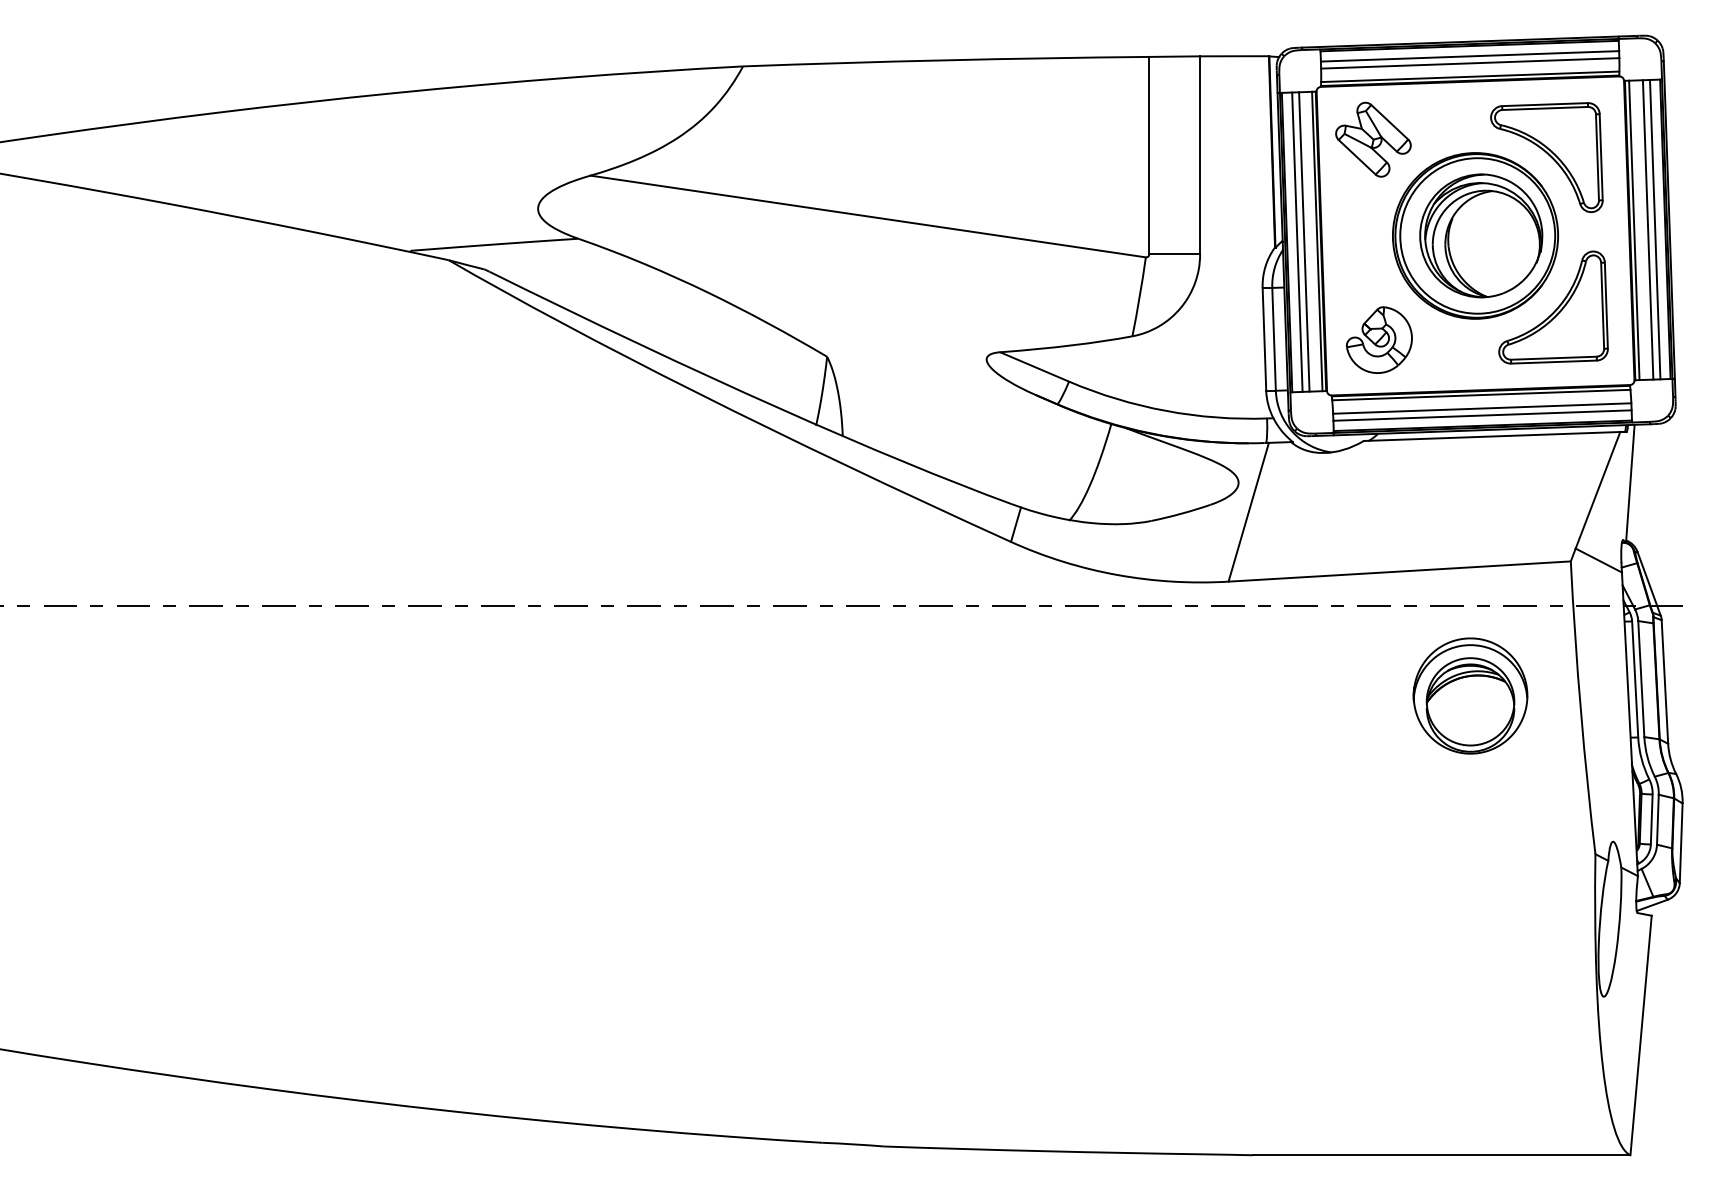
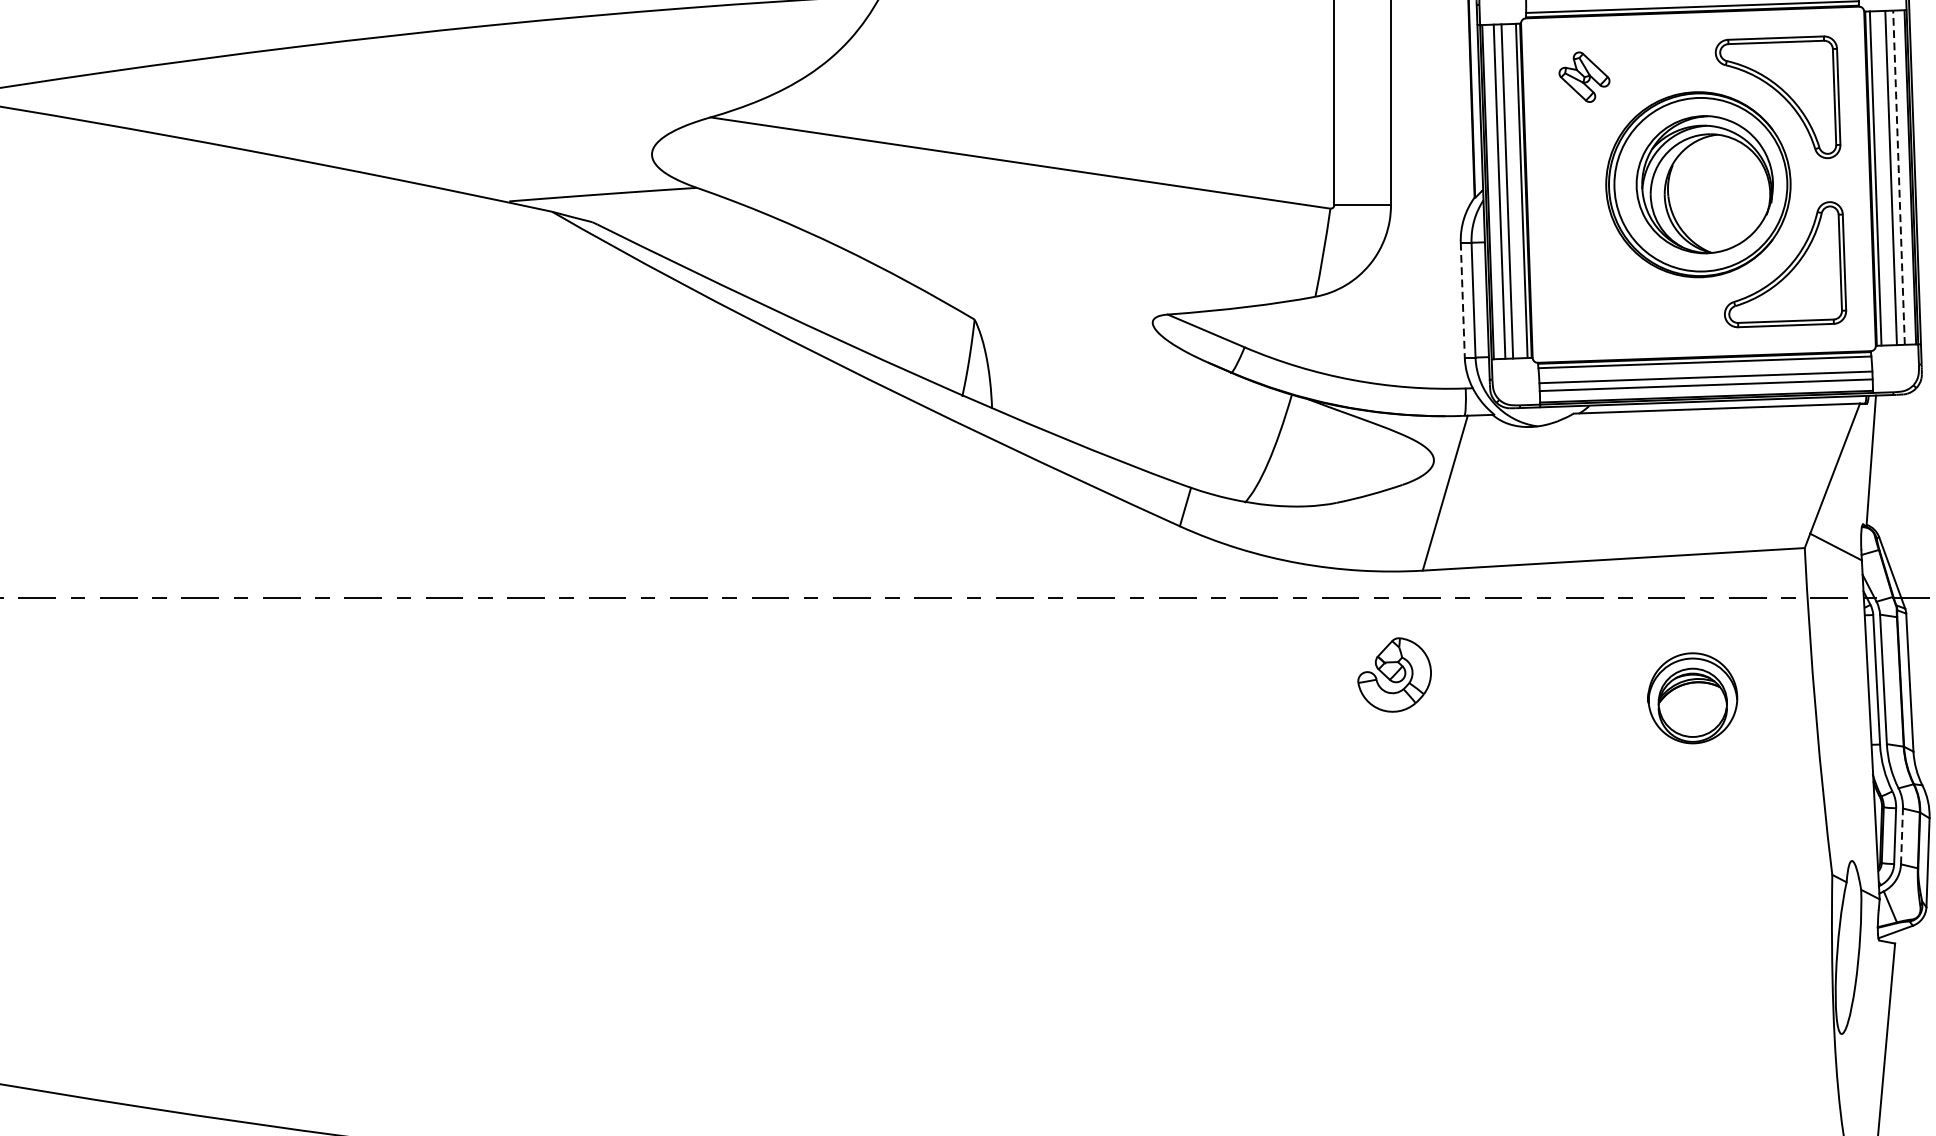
part: (1373, 139) -> (1584, 77), size x0.6
line: (1655, 229) -> (1899, 177), solid -> dashed
line: (1264, 339) -> (1462, 300), solid -> dashed
part: (1378, 339) -> (1393, 674), moved
part: (1470, 695) -> (1692, 697), size x0.7
line: (1657, 819) -> (1901, 836), solid -> dashed

